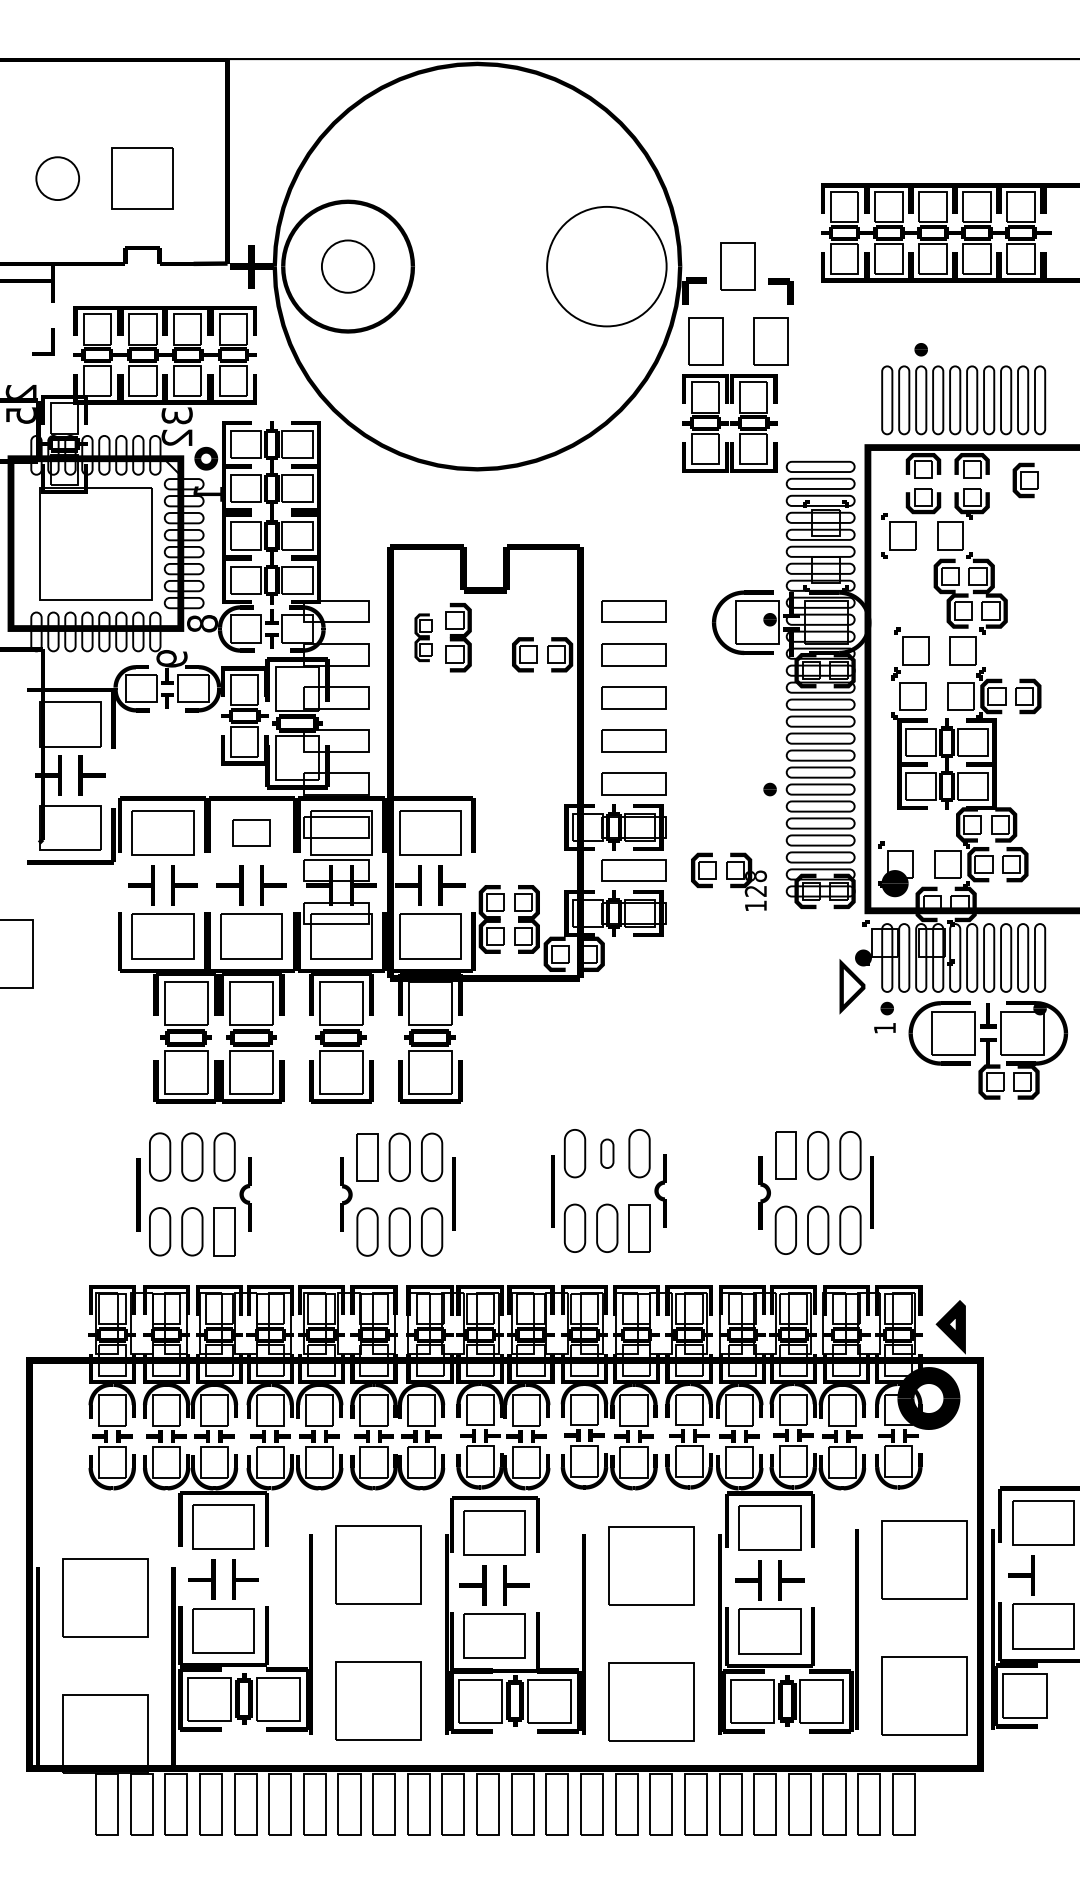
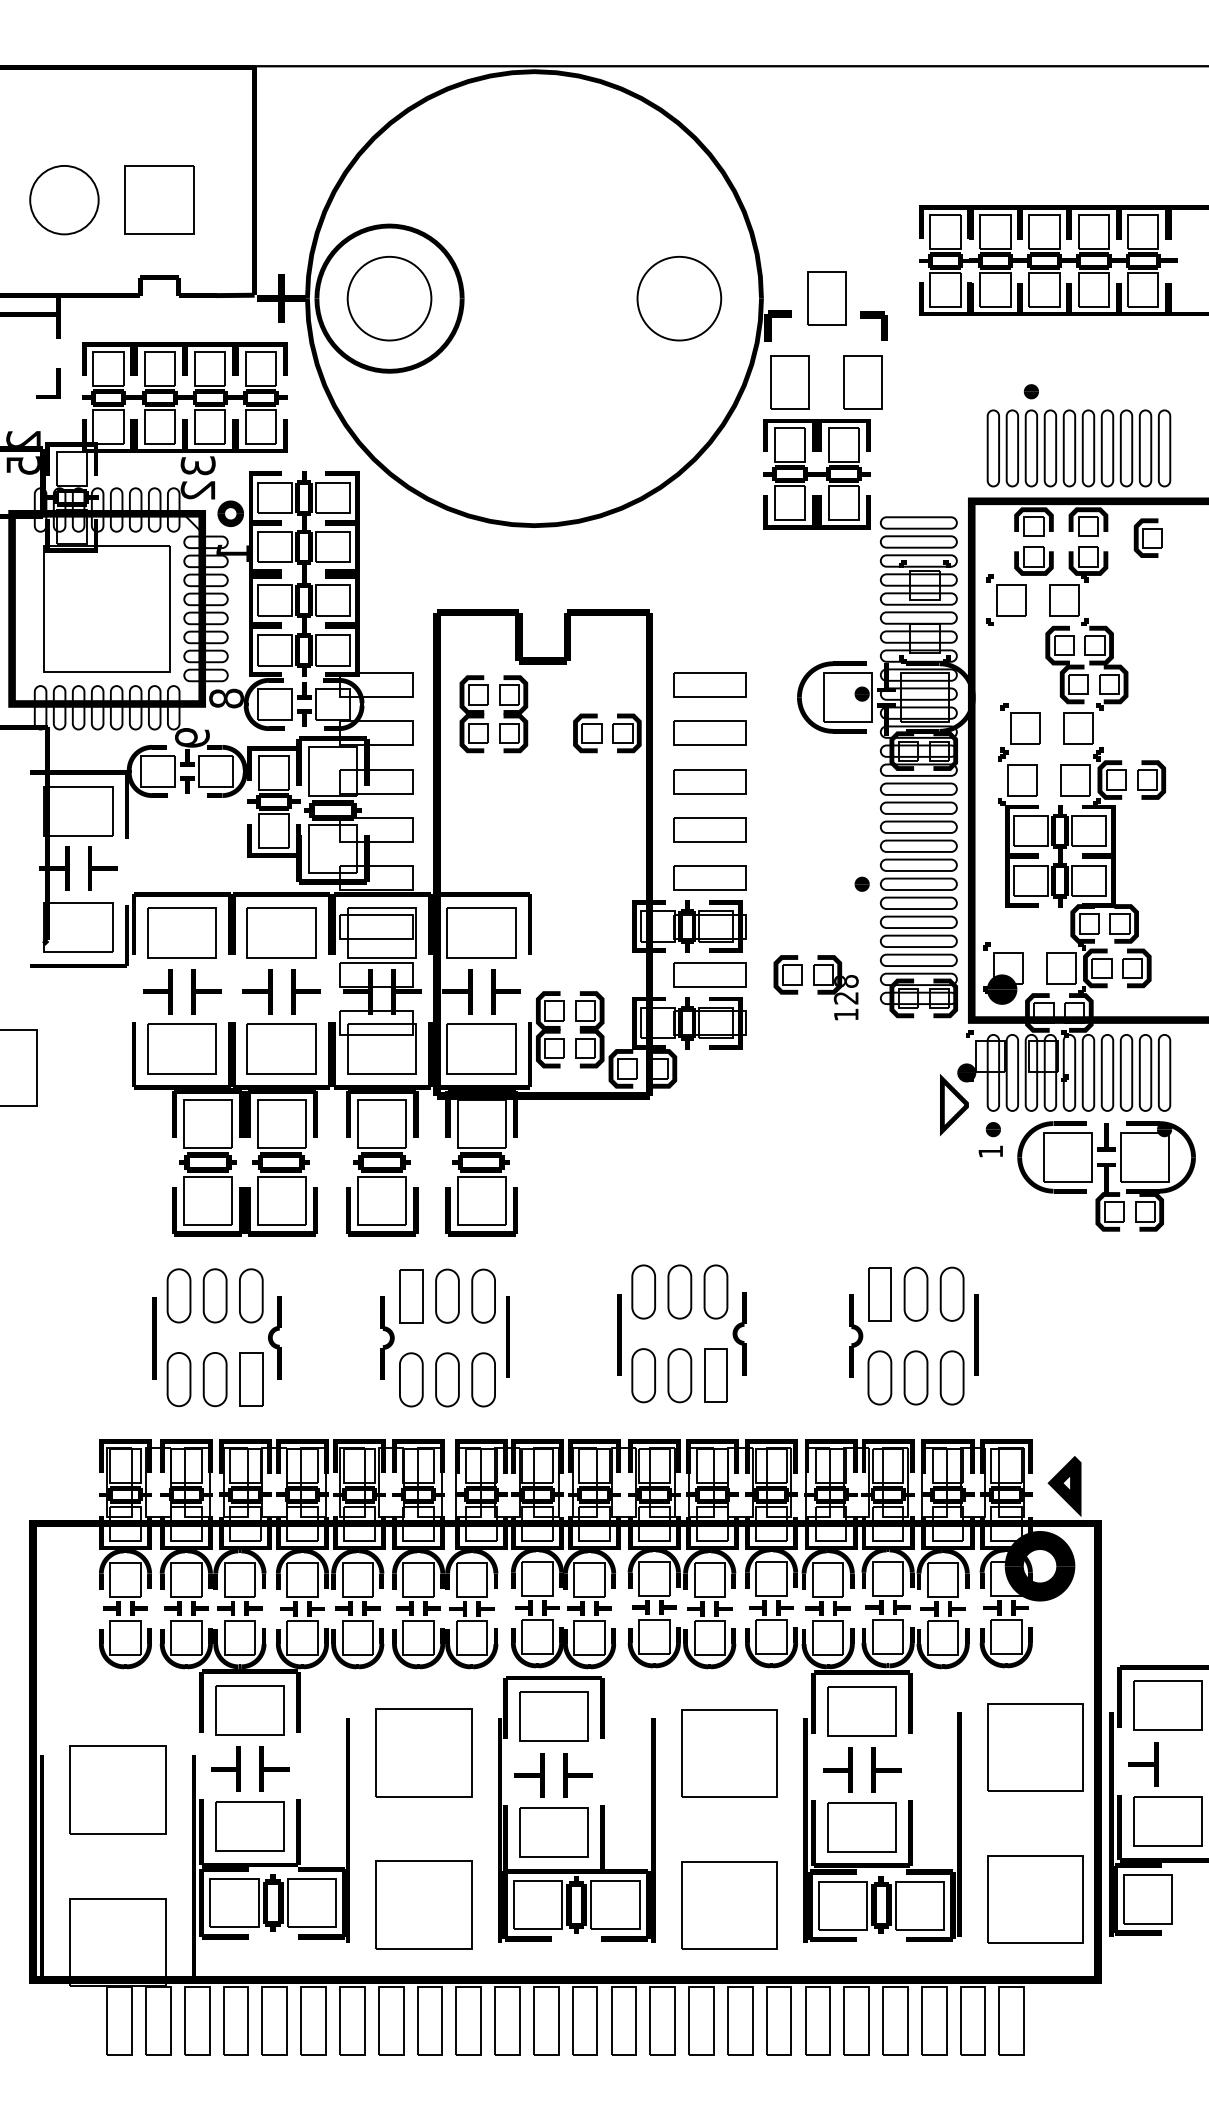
circle: (57, 178) -> (64, 199), size x1.43
circle: (347, 266) -> (388, 298), size x1.43
circle: (606, 266) -> (678, 298), size x0.62
part: (423, 637) -> (474, 714), size x1.43
part: (251, 832) -> (281, 932), size x1.67
part: (607, 1153) -> (680, 1291), size x1.67

